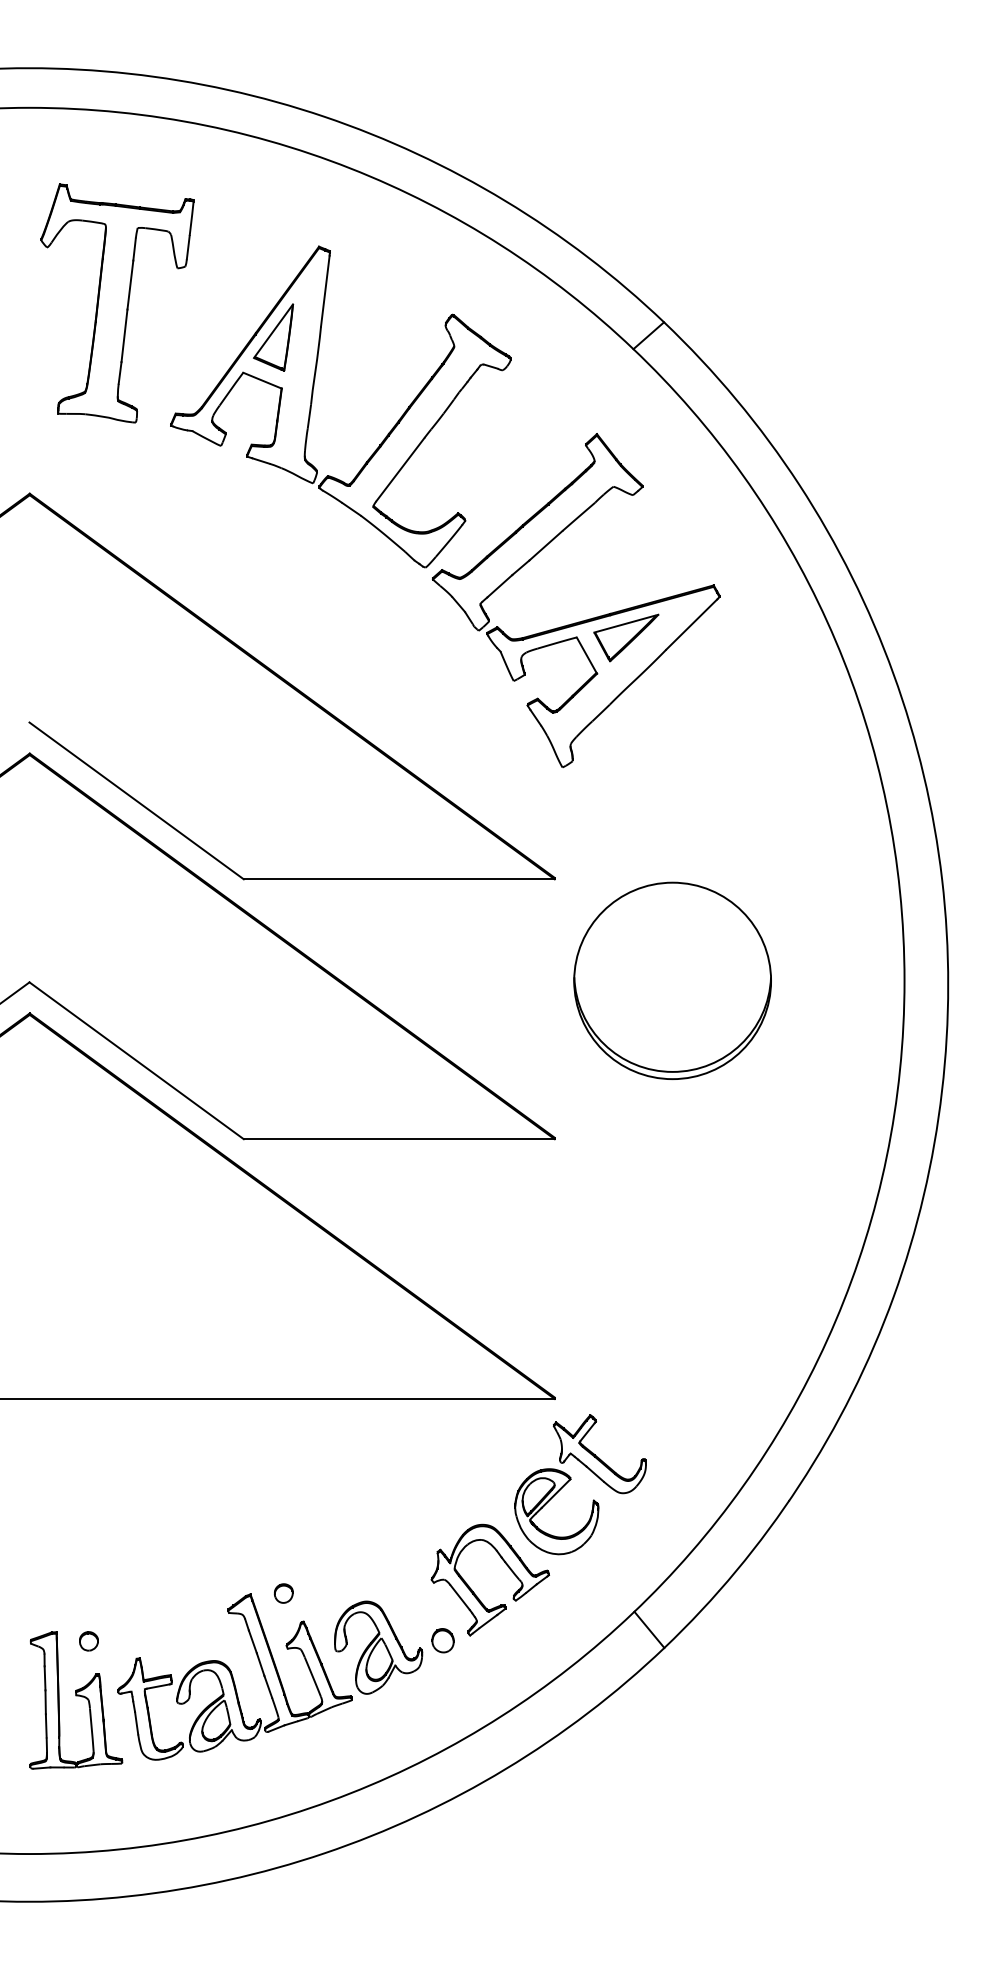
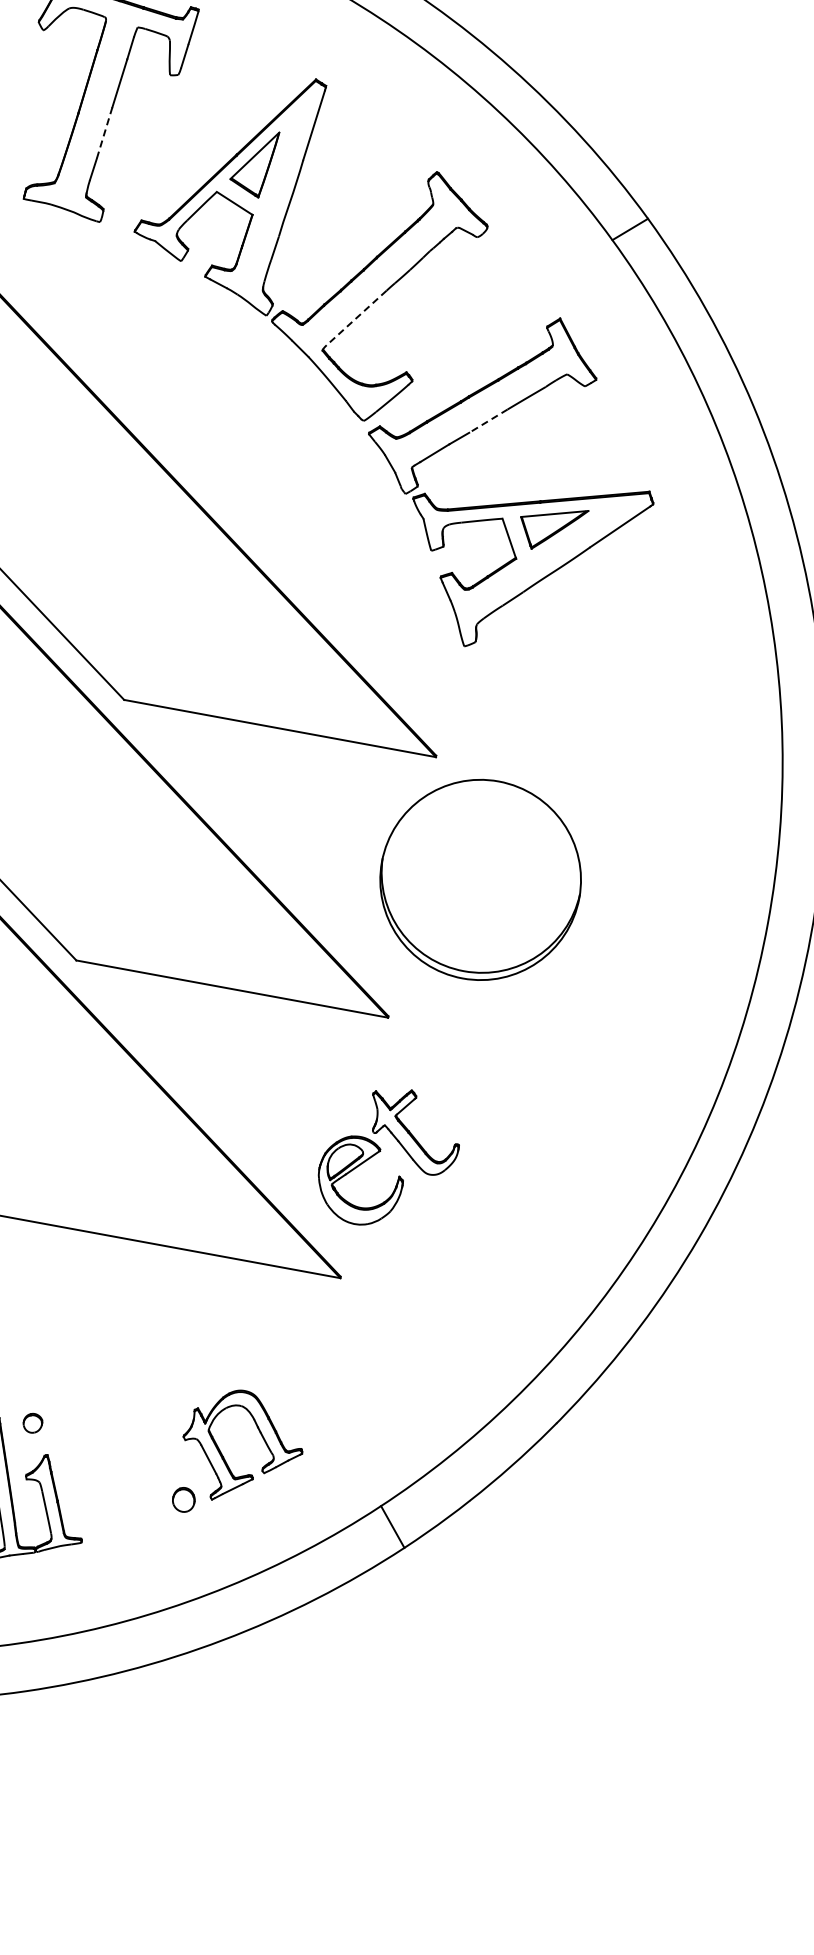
line: (124, 336) -> (104, 133), solid -> dashed
line: (400, 469) -> (356, 317), solid -> dashed
line: (545, 546) -> (487, 421), solid -> dashed
part: (672, 980) -> (480, 879), moved
part: (571, 1479) -> (380, 1151), moved
part: (378, 1647) -> (117, 1494), removed

